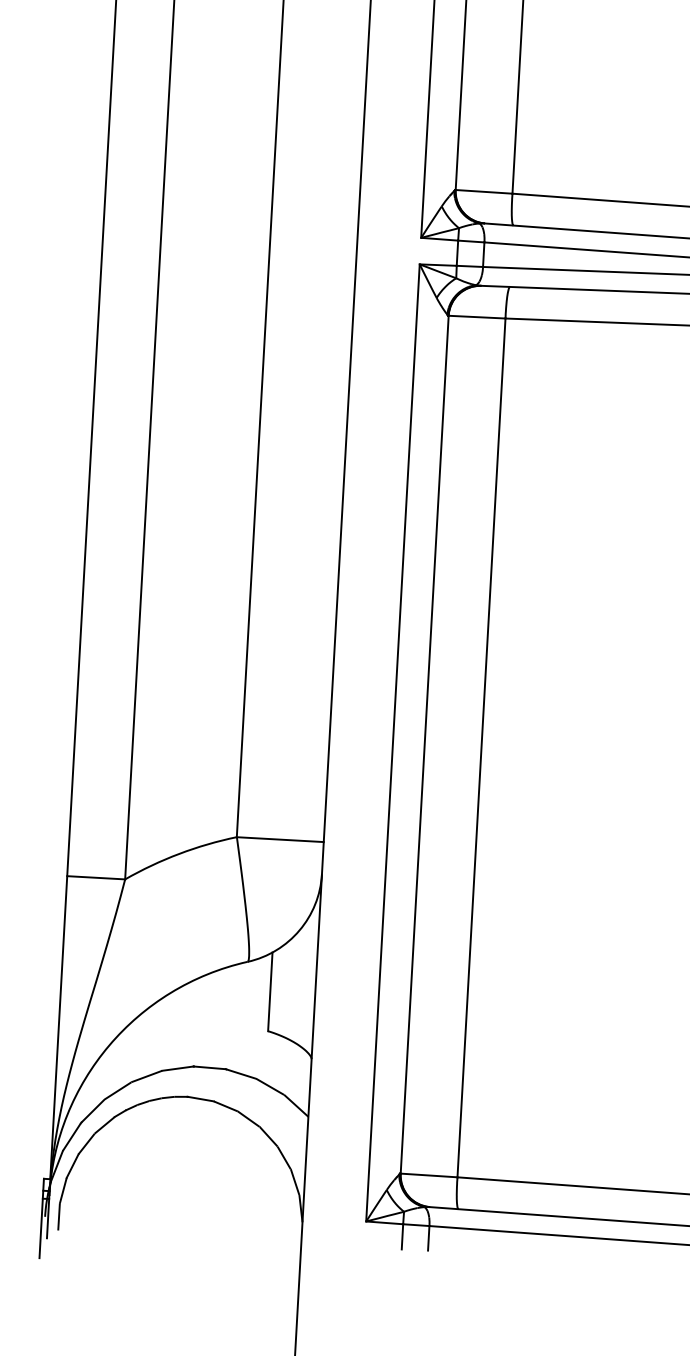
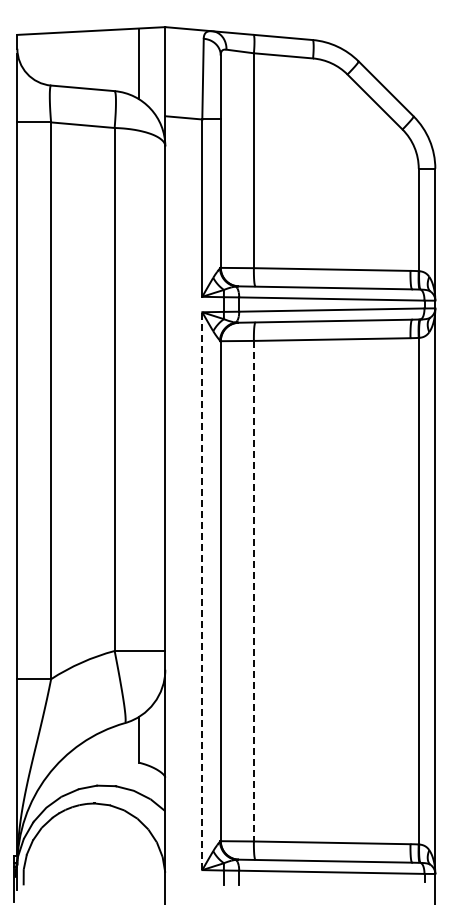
line: (393, 743) -> (202, 591), solid -> dashed
line: (480, 748) -> (253, 591), solid -> dashed

